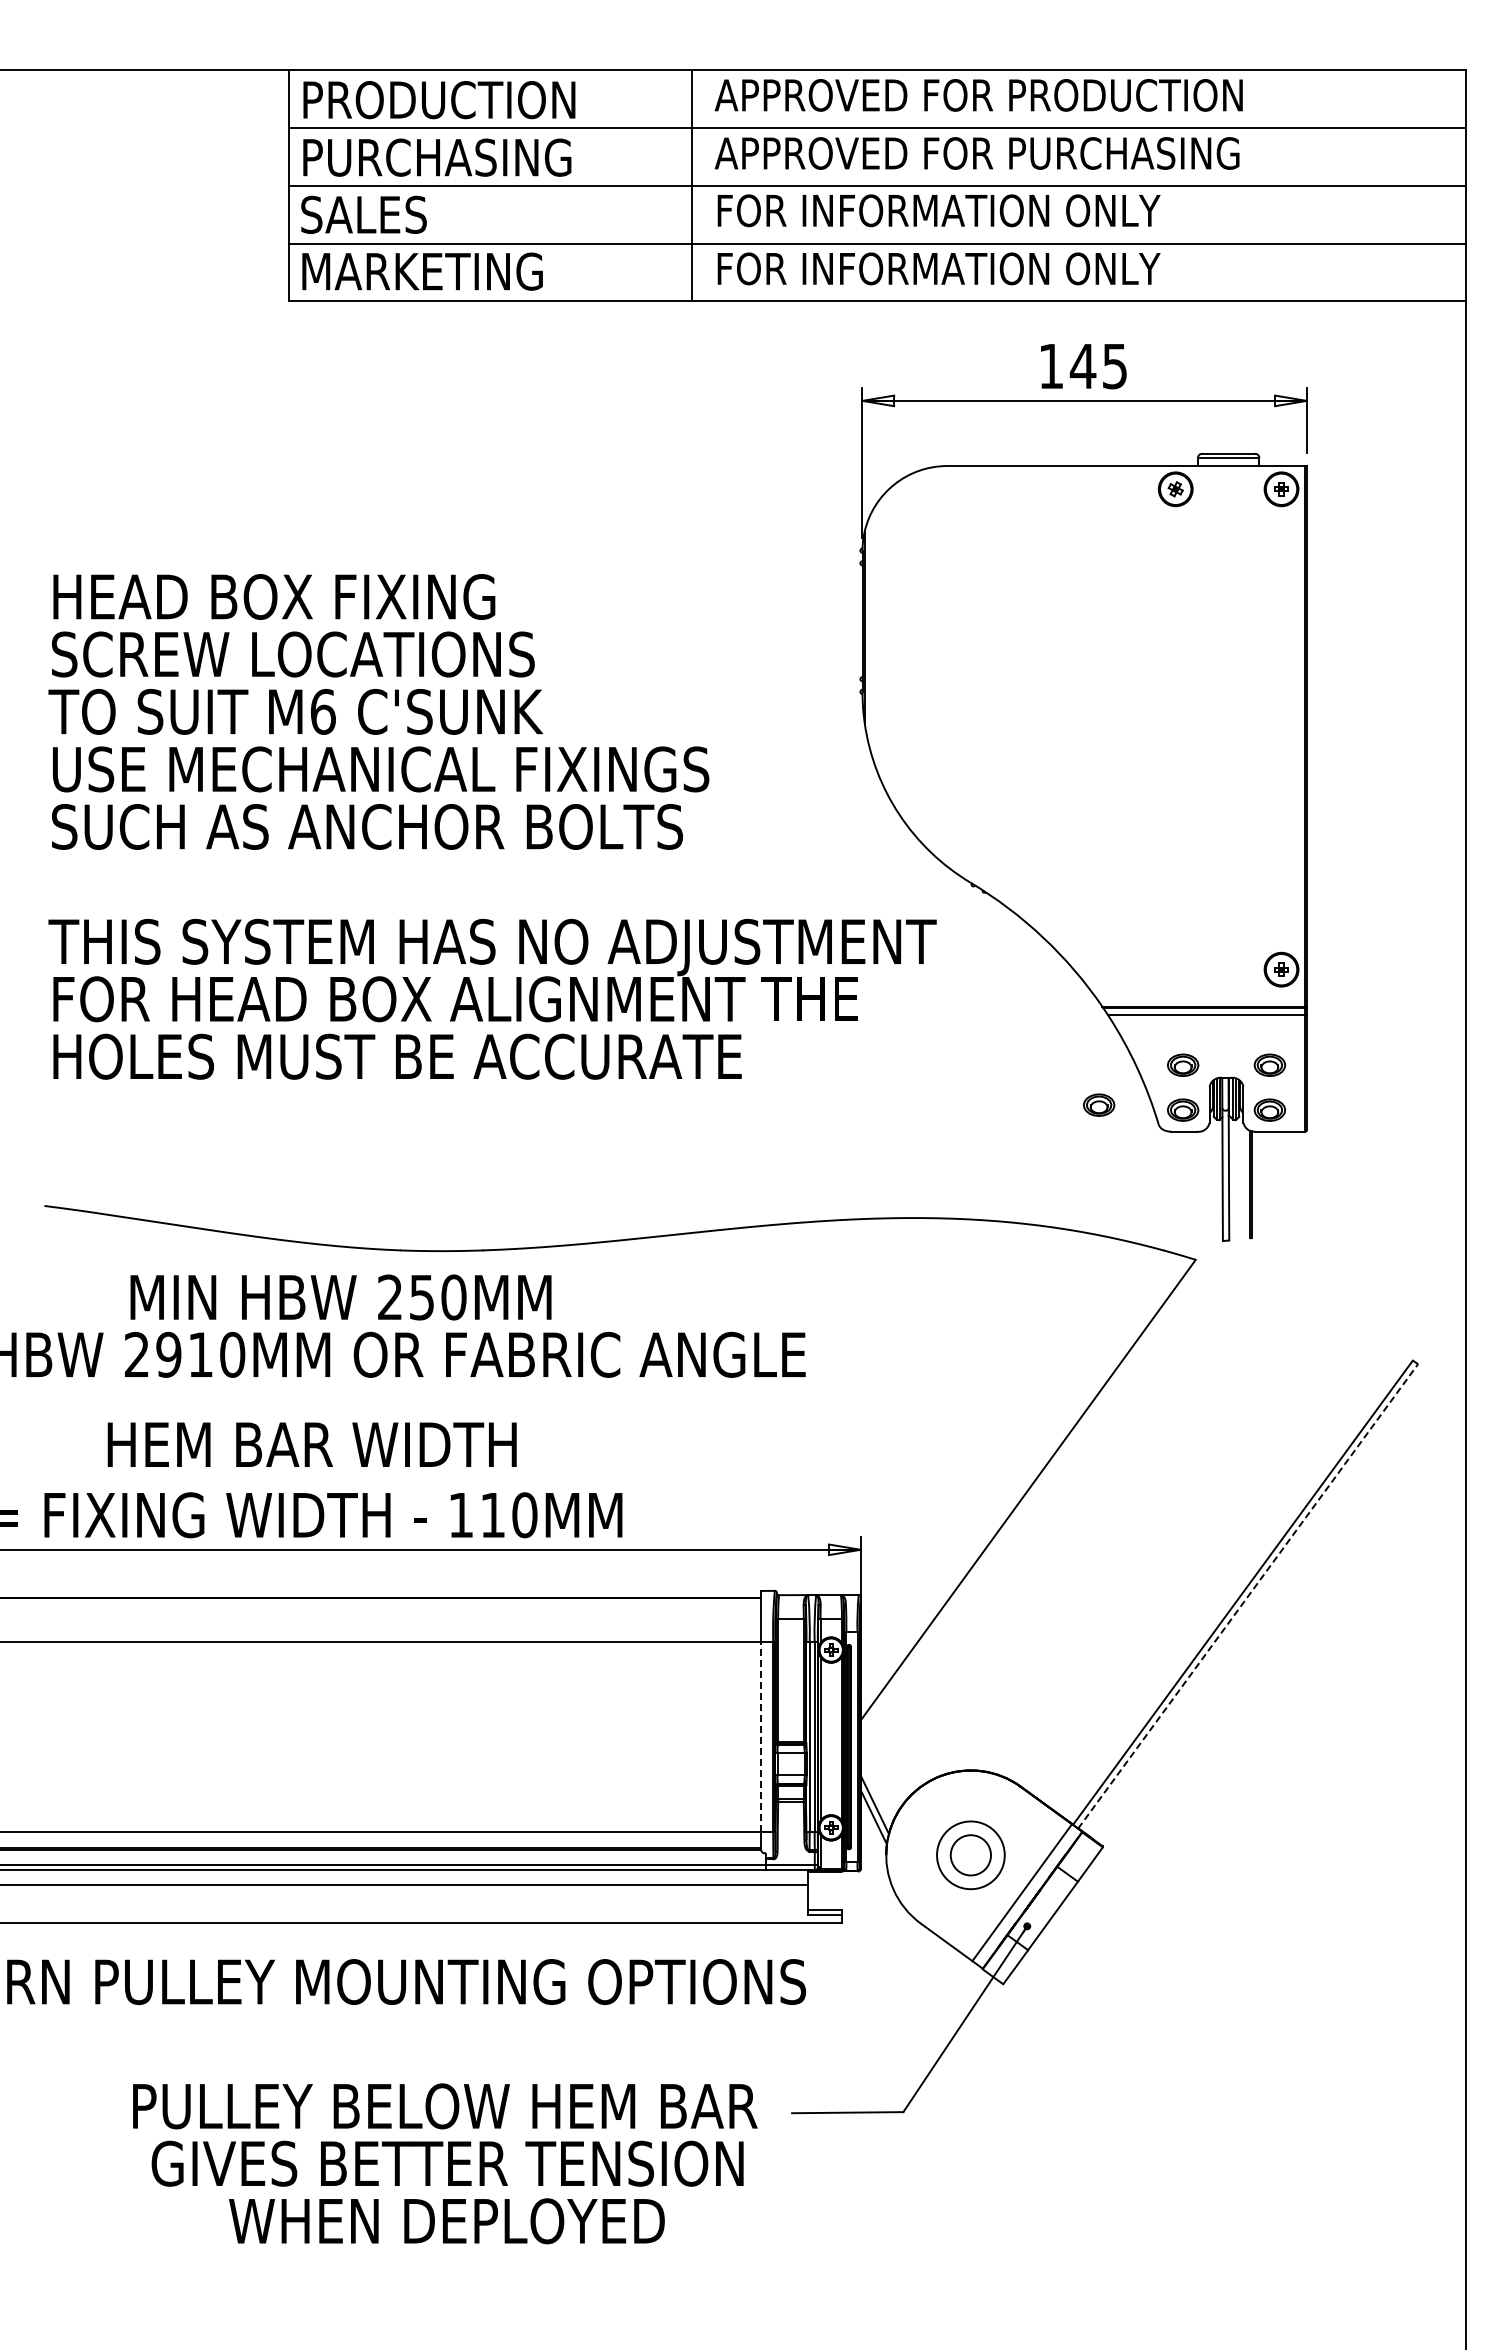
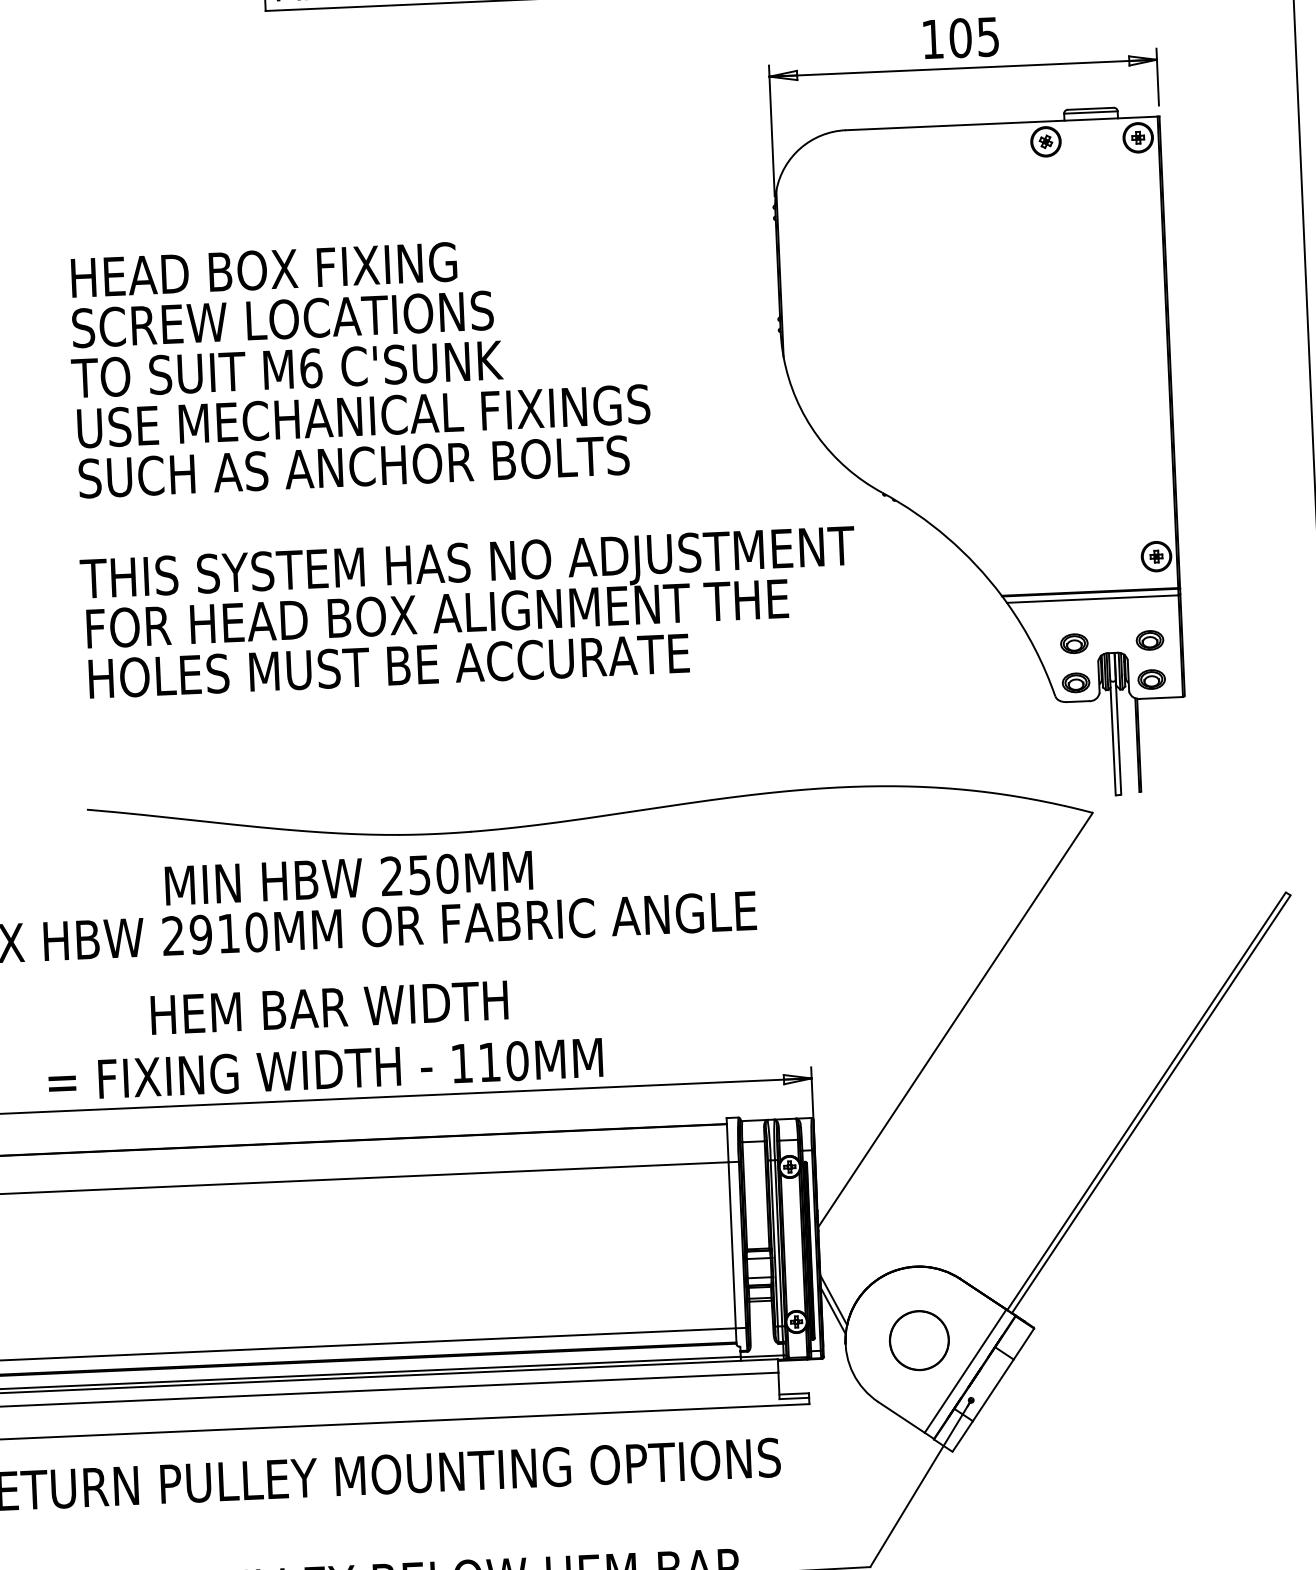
text: (1082, 366) -> (960, 38), 145 -> 105
part: (1099, 1104) -> (1002, 681), removed
line: (1248, 1596) -> (1151, 1104), dashed -> solid
line: (761, 1736) -> (732, 1244), dashed -> solid
circle: (970, 1854) -> (919, 1339), size x1.67

